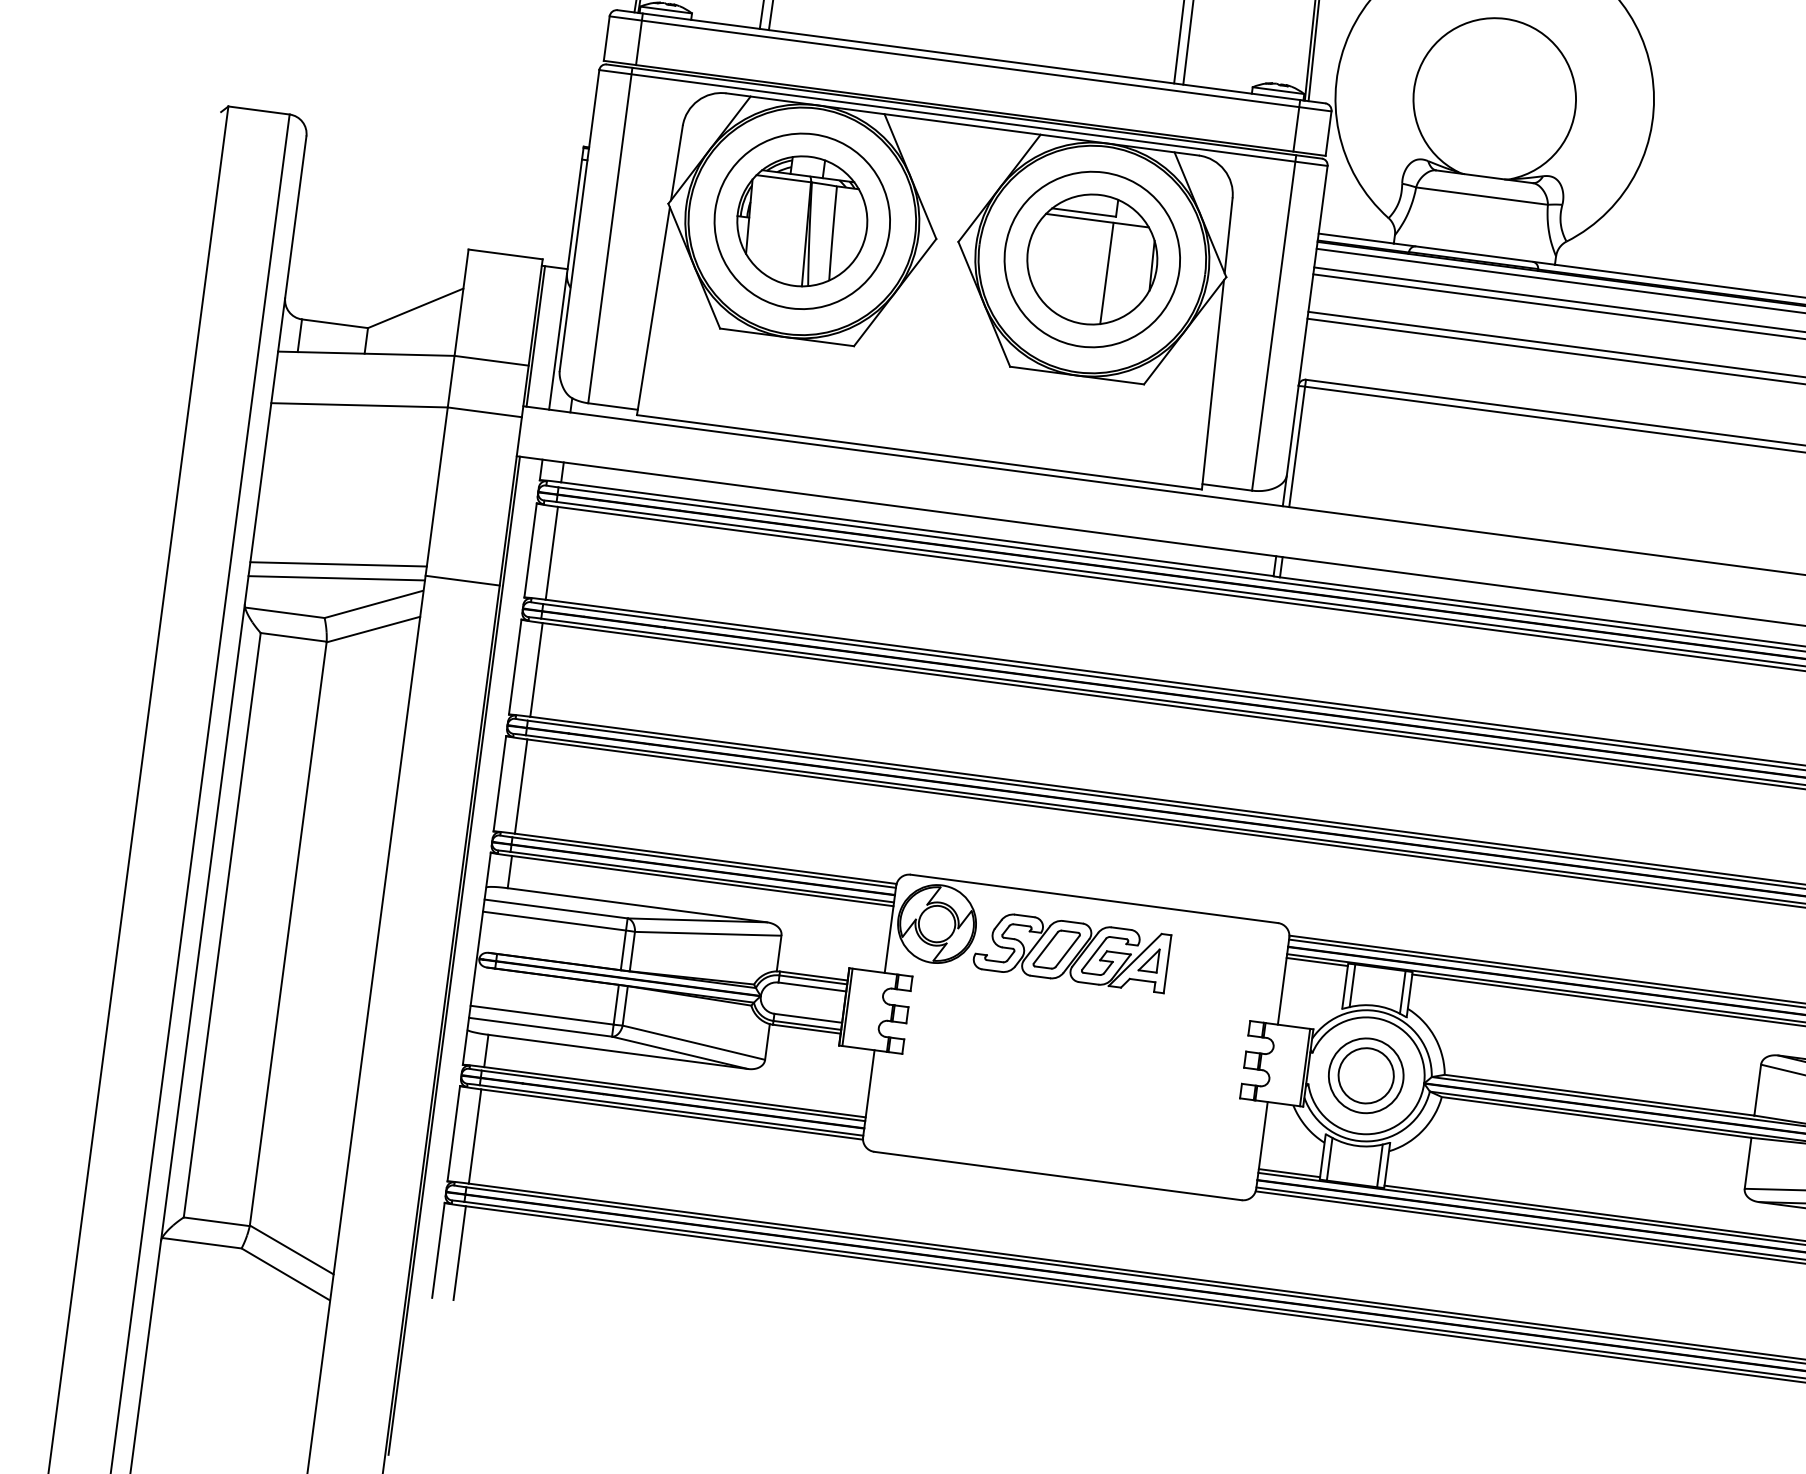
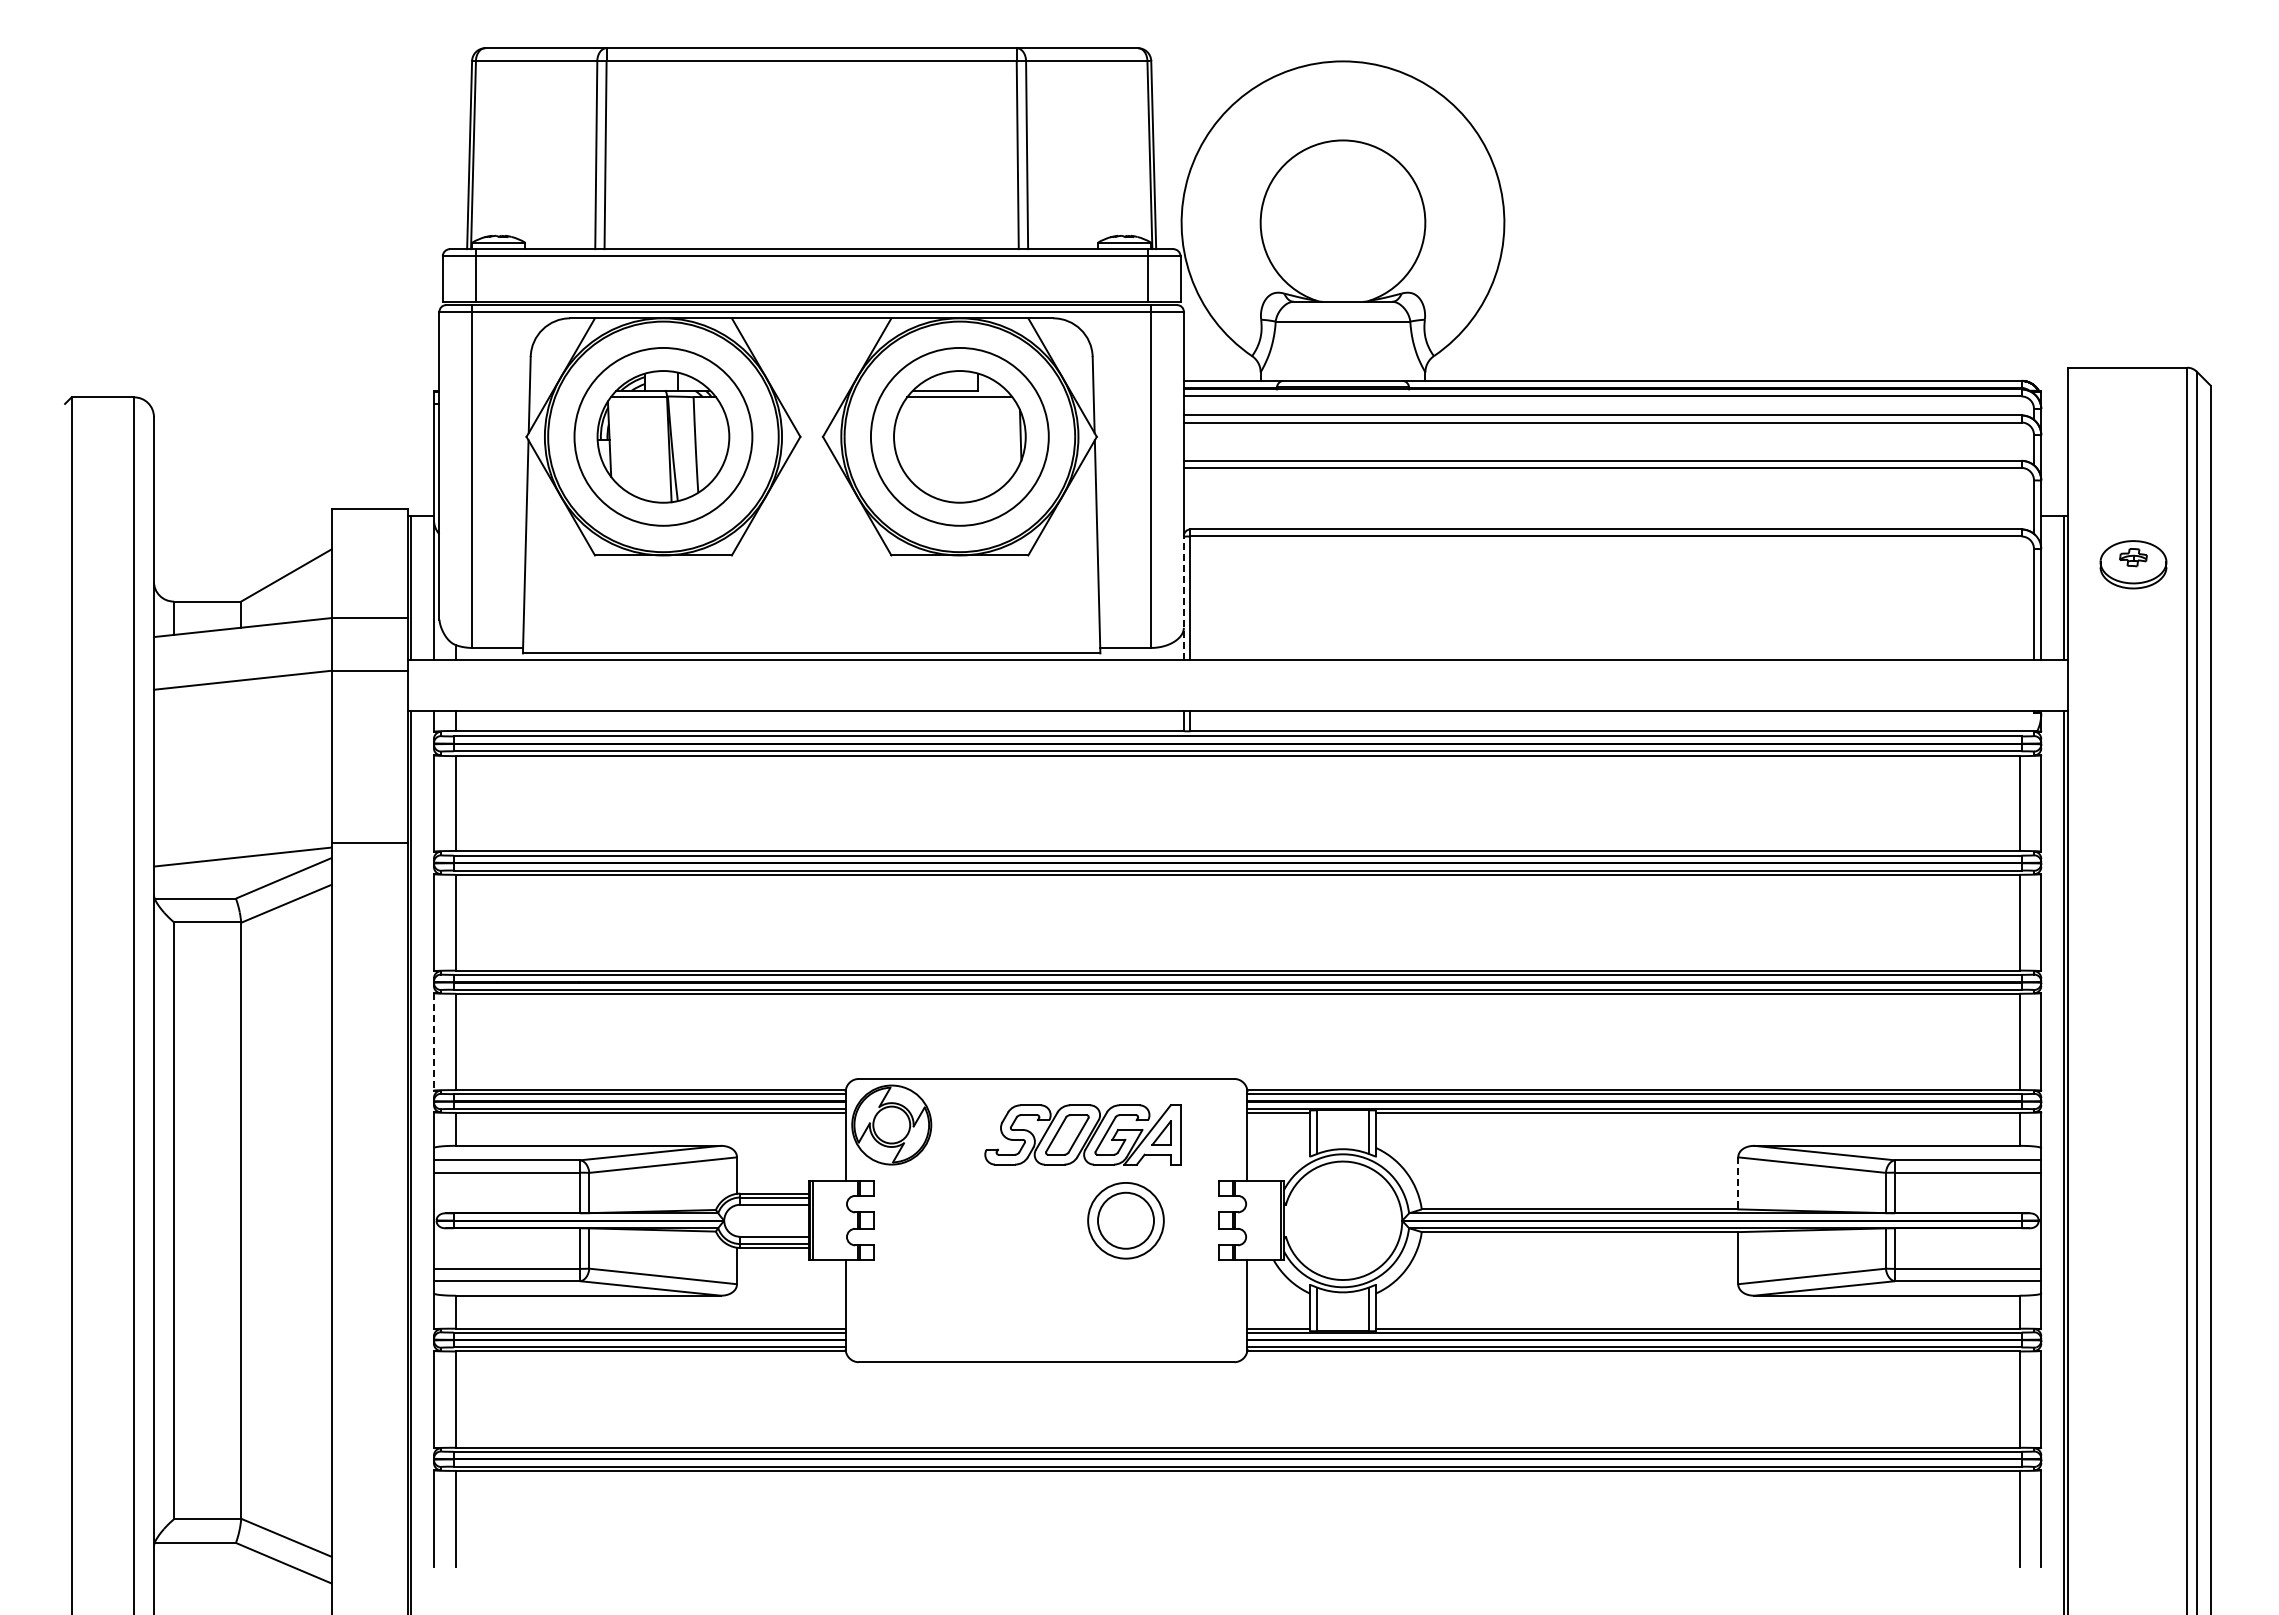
line: (1107, 273) -> (976, 448), removed
line: (1290, 445) -> (1183, 597), solid -> dashed
line: (338, 563) -> (242, 842), removed
line: (499, 783) -> (433, 1041), solid -> dashed
part: (1071, 951) -> (1082, 1134), moved
part: (1365, 1075) -> (1125, 1220), moved
line: (1757, 1090) -> (1738, 1183), solid -> dashed

